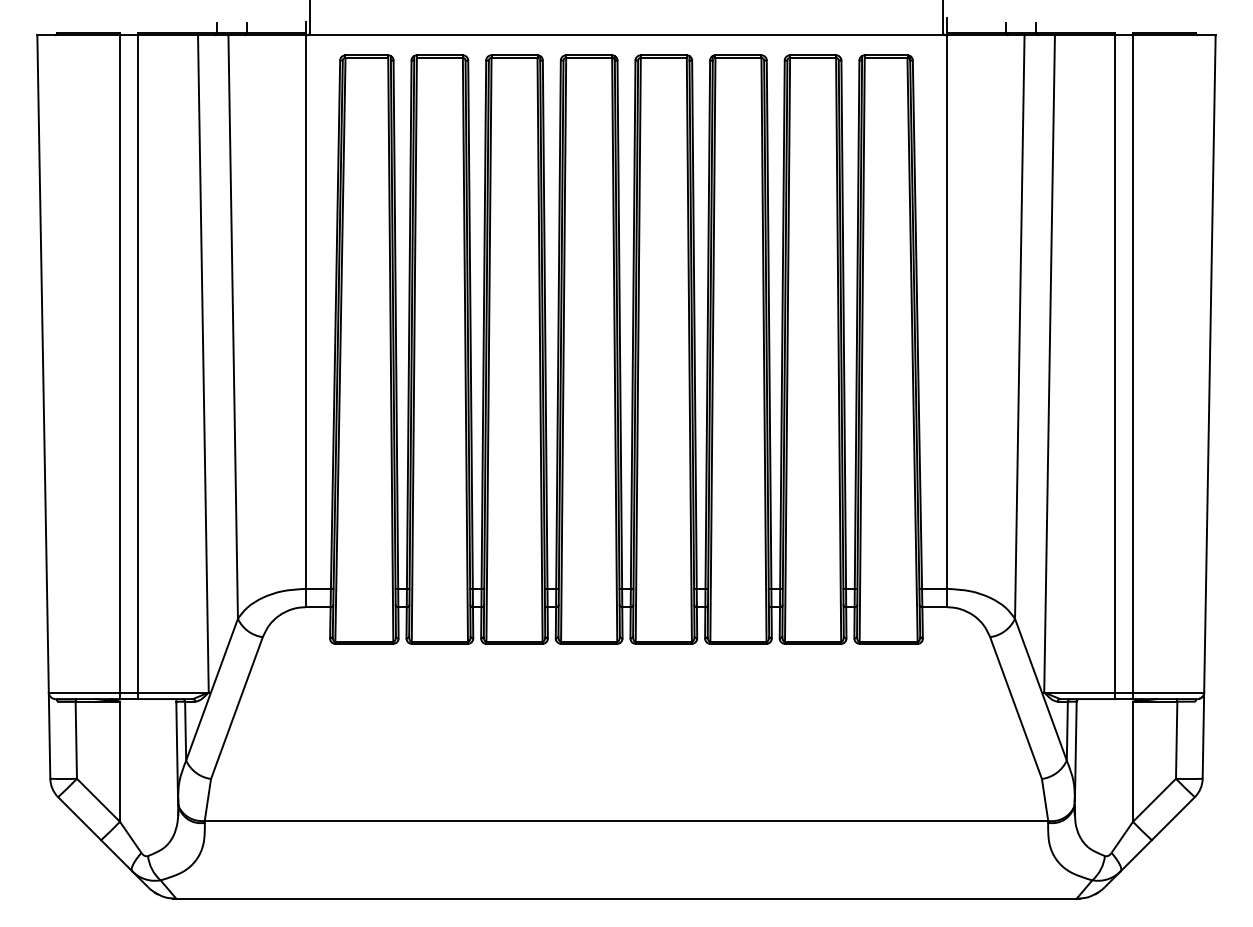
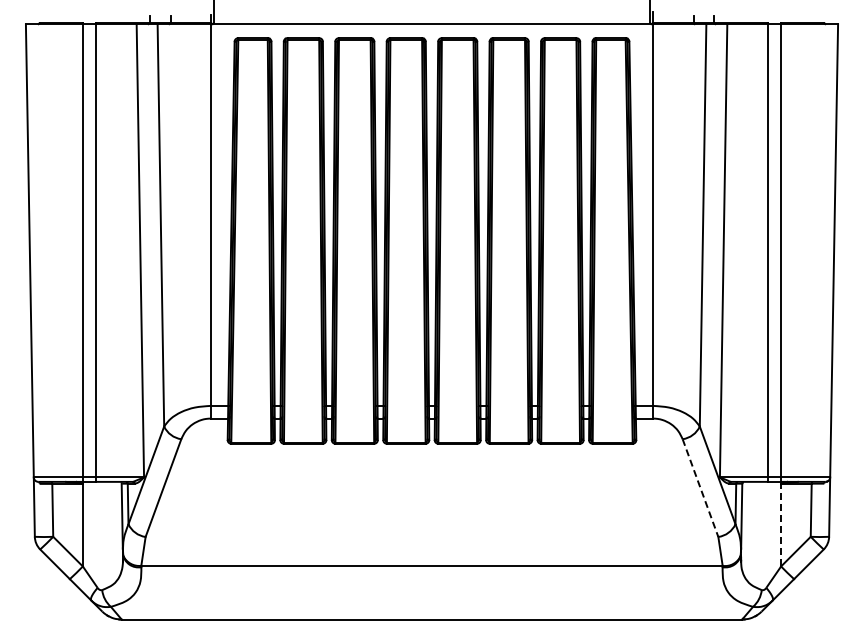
line: (1016, 708) -> (700, 488), solid -> dashed
line: (1133, 760) -> (781, 524), solid -> dashed

